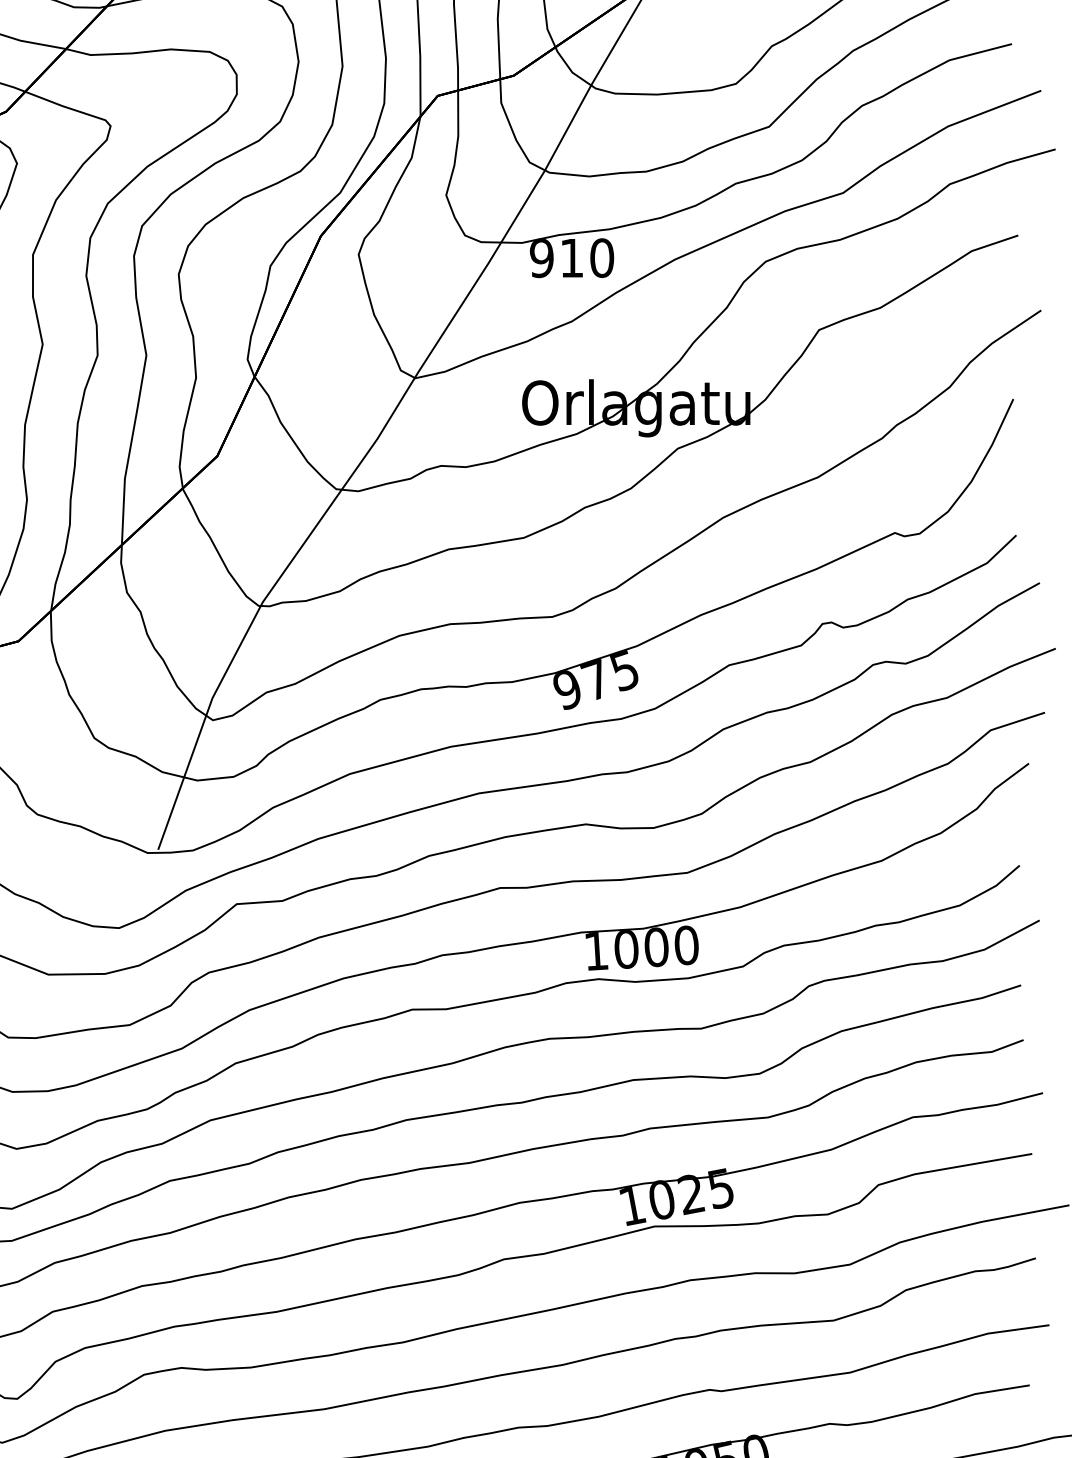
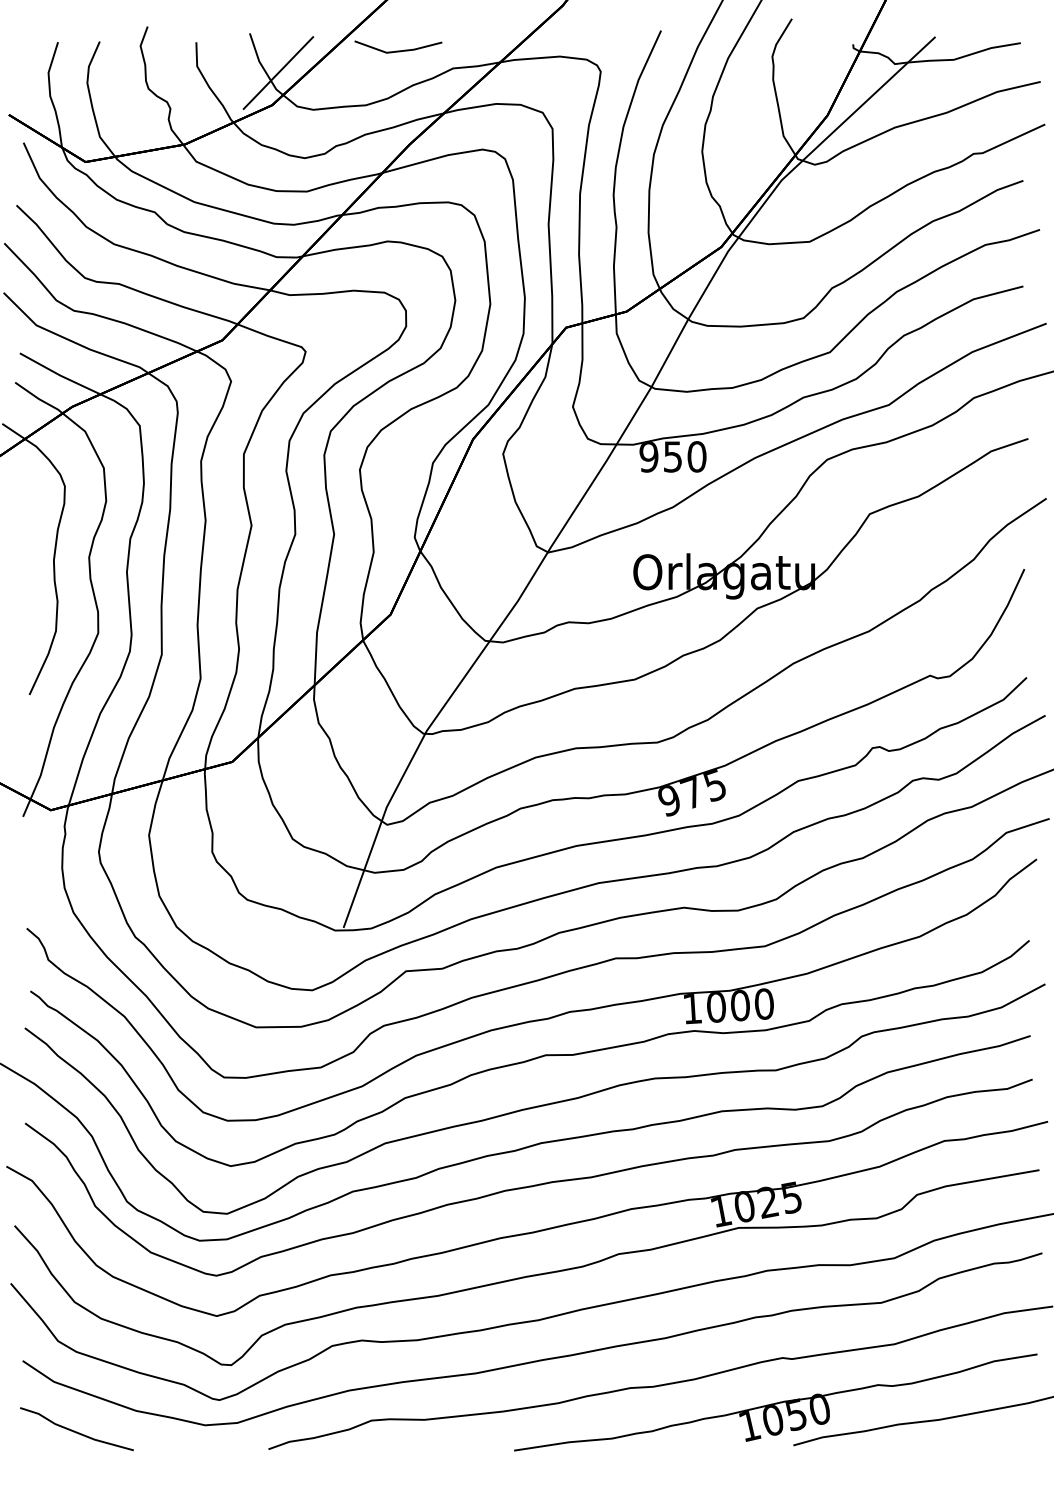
text: (571, 257) -> (672, 456), 910 -> 950

